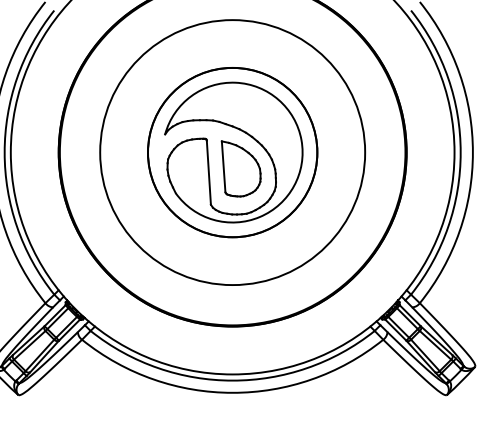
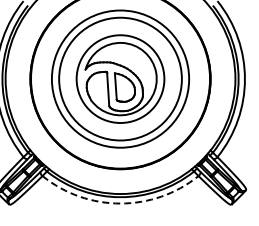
circle: (232, 151) -> (120, 78), size x1.4
arc: (232, 392) -> (120, 203), solid -> dashed

